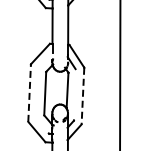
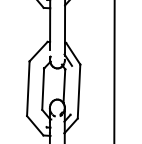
line: (29, 93) -> (28, 89), dashed -> solid
line: (82, 96) -> (78, 91), dashed -> solid

